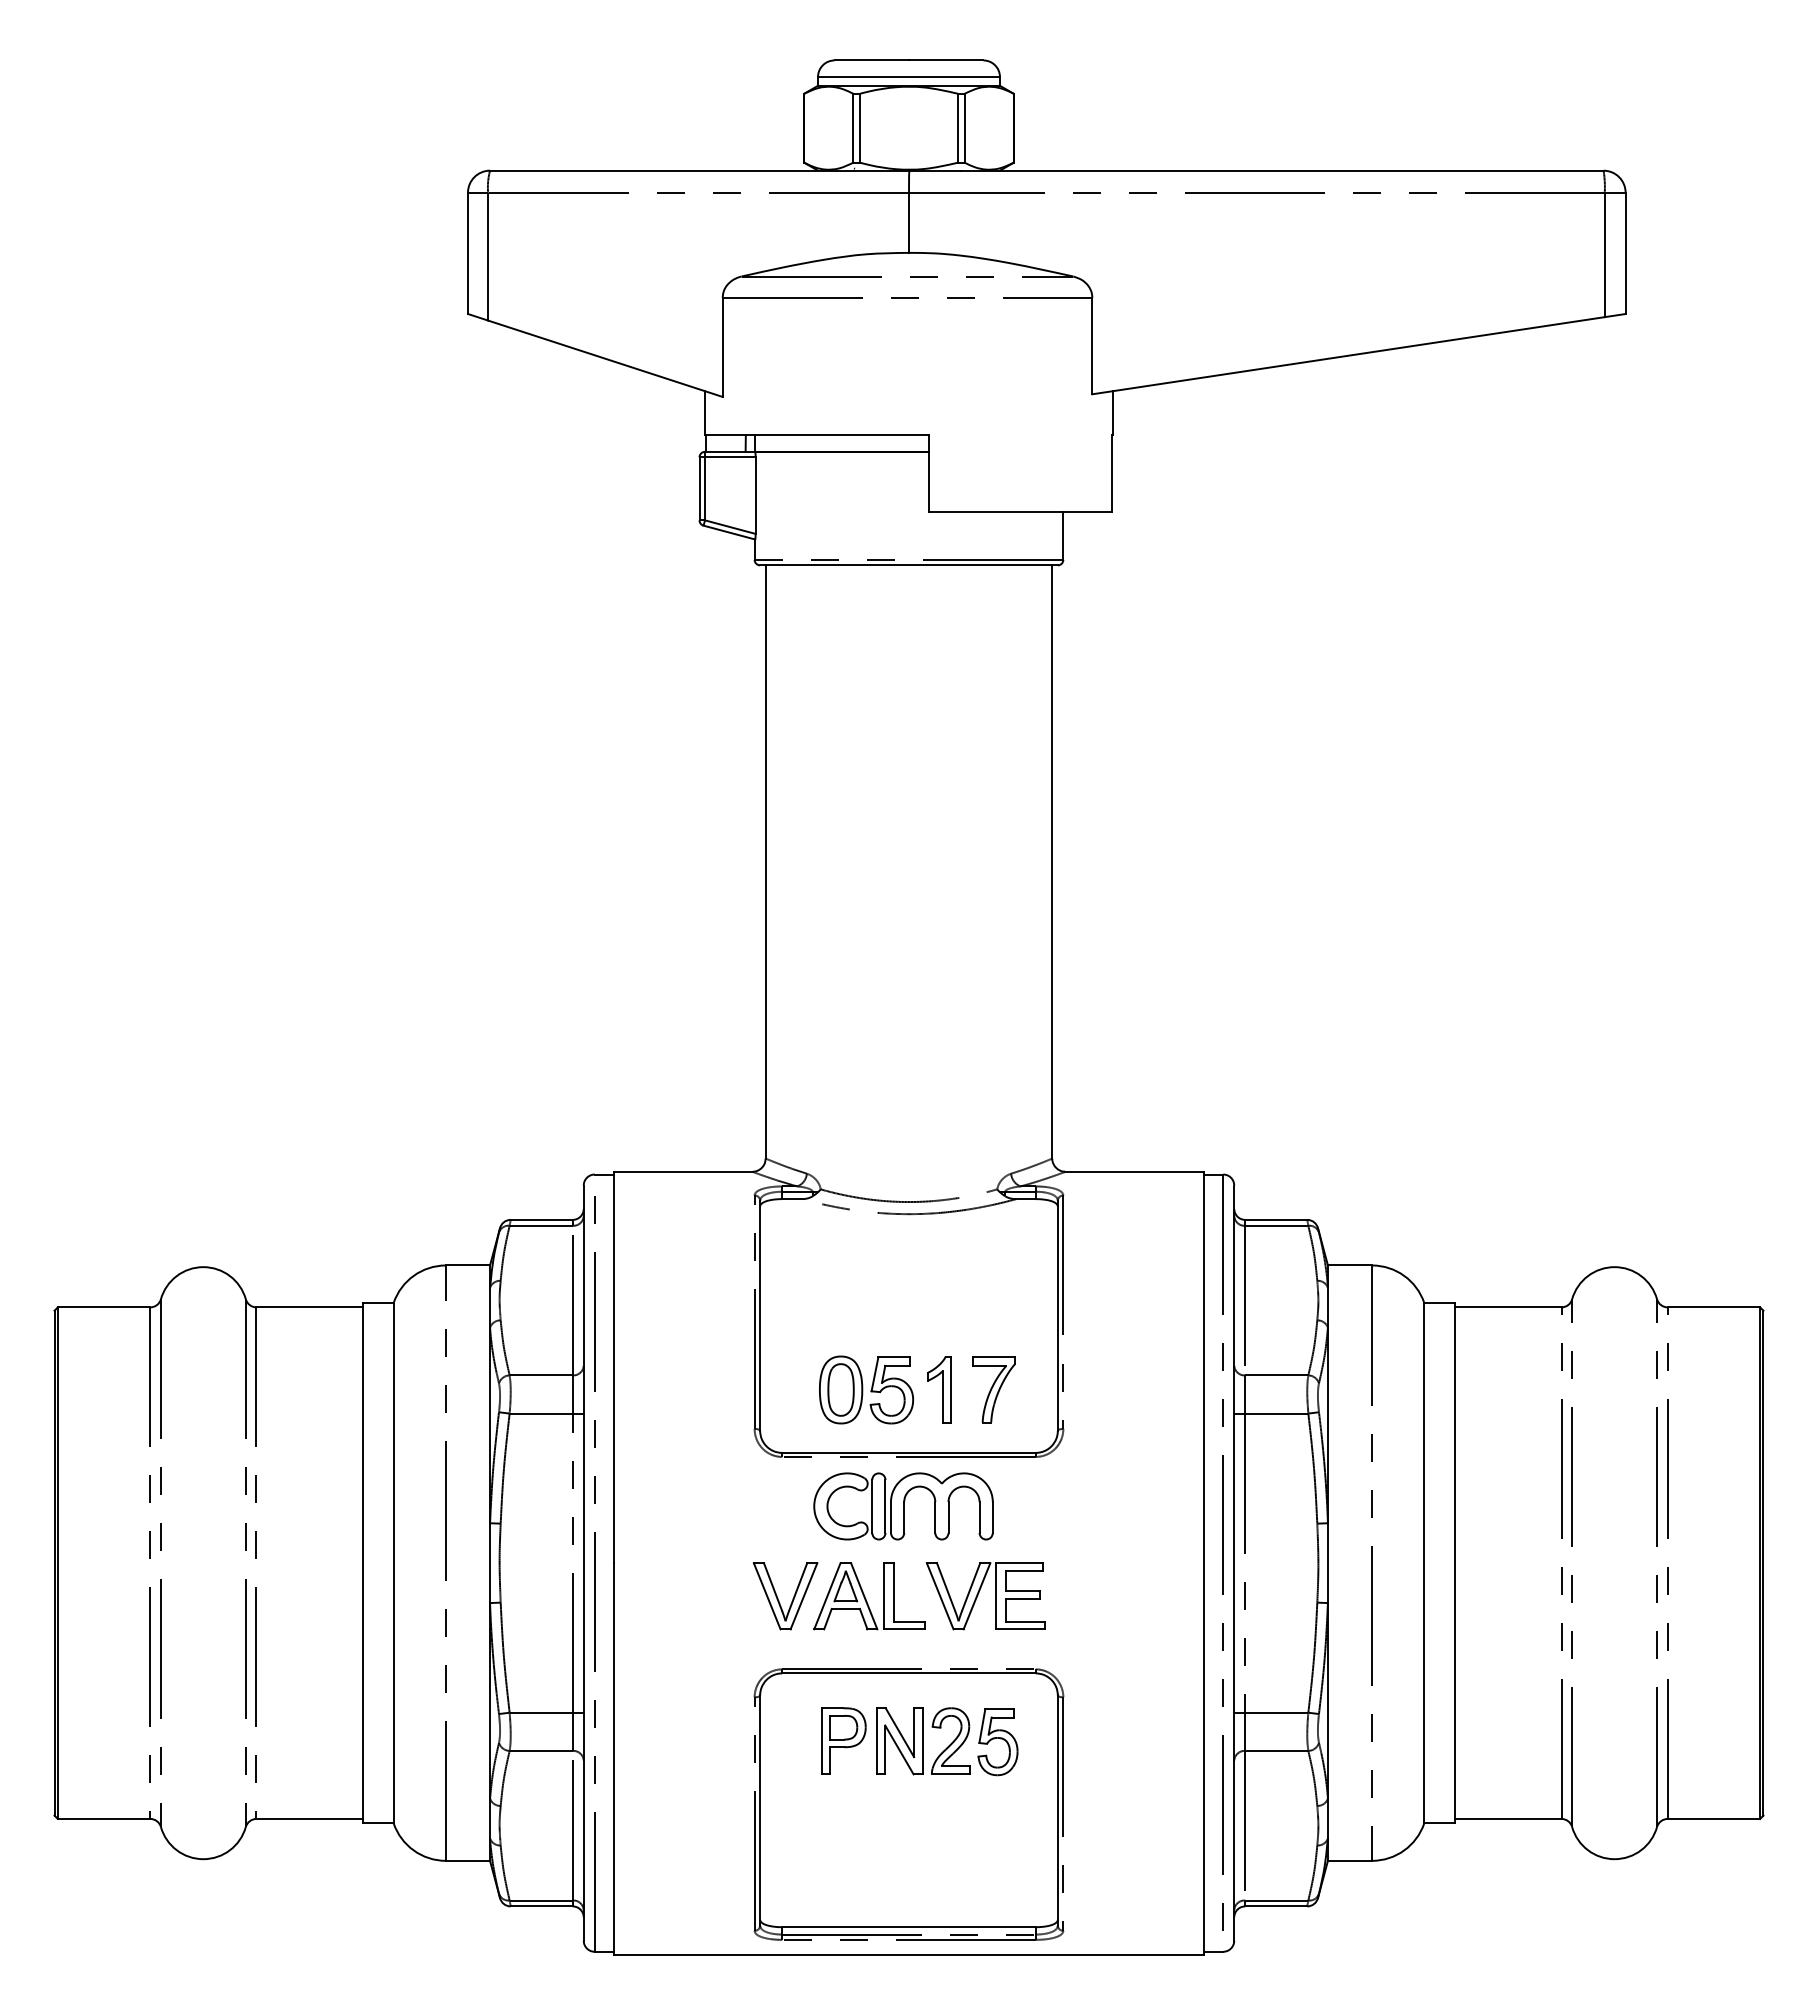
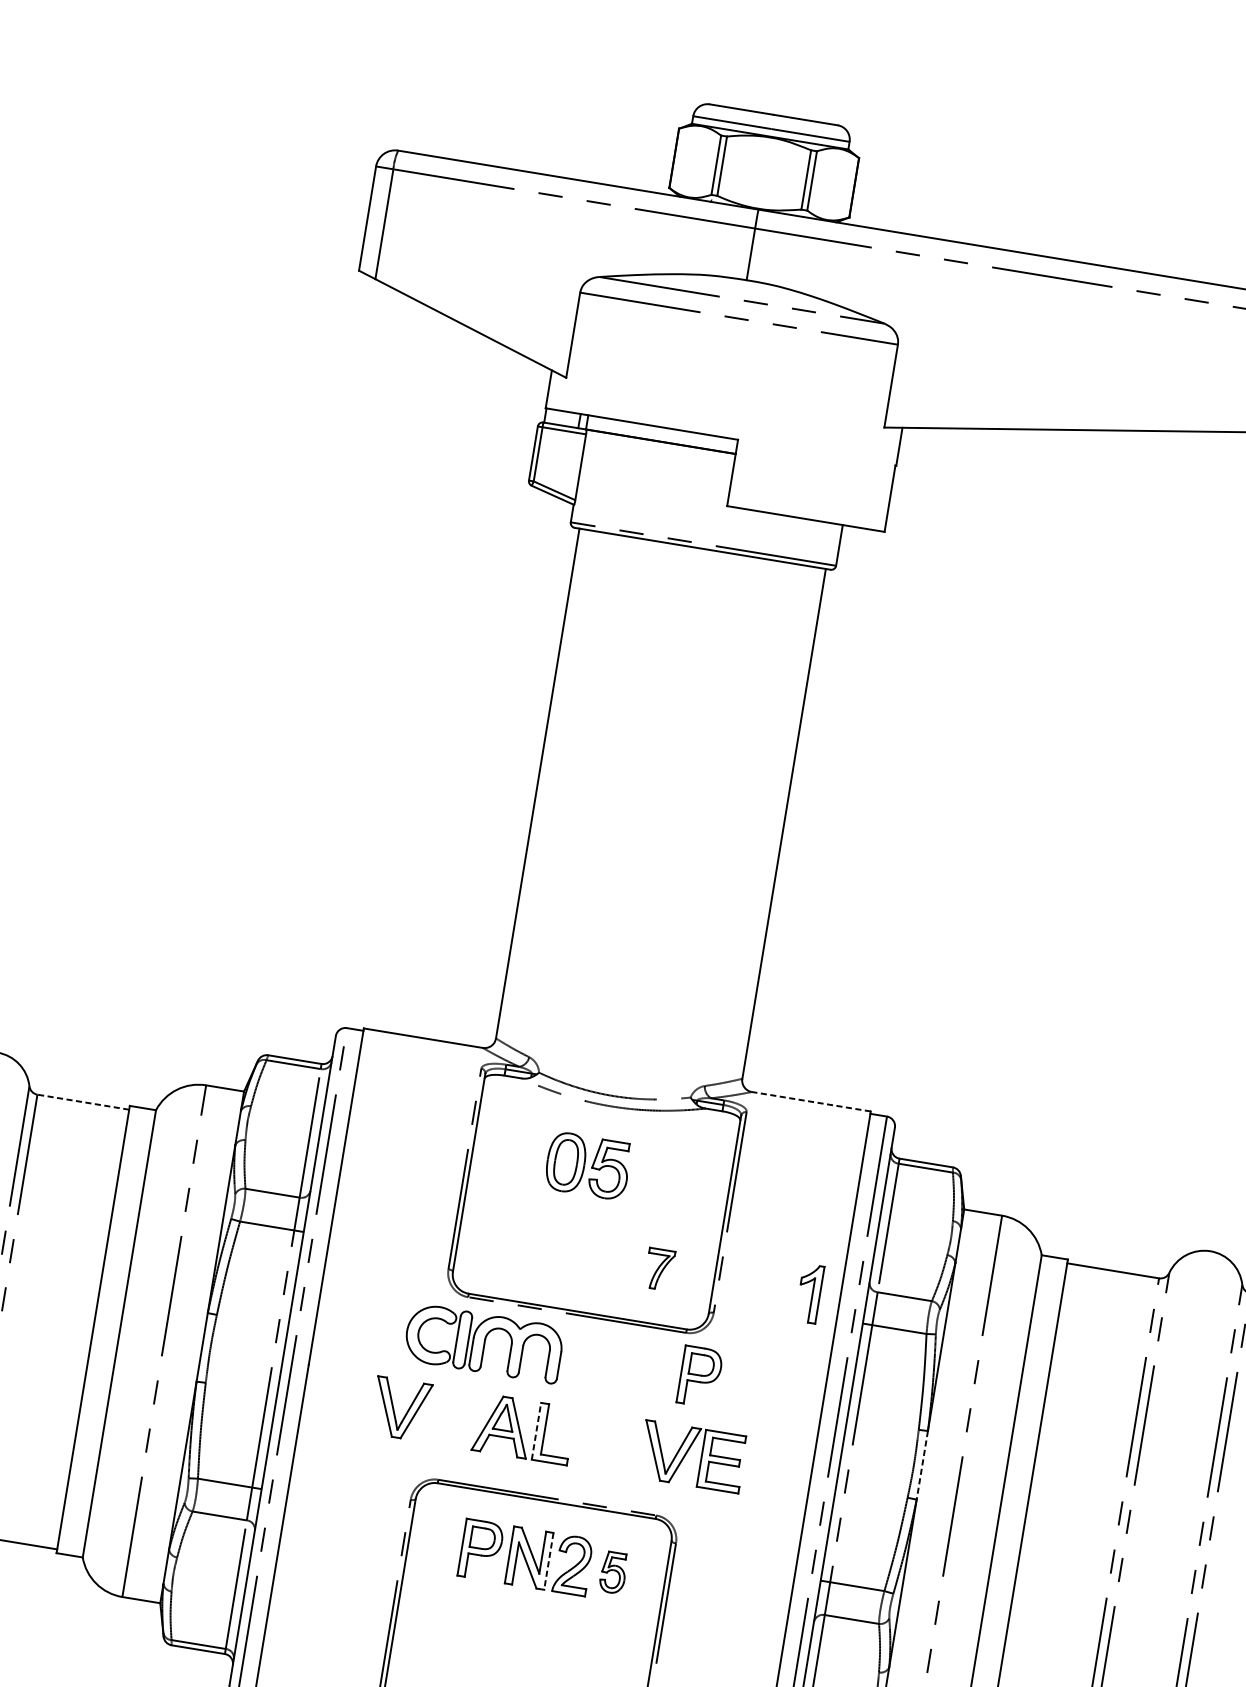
line: (1134, 1171) -> (811, 1101), solid -> dashed
line: (309, 1307) -> (83, 1102), solid -> dashed
part: (866, 1389) -> (588, 1165), moved
part: (939, 1389) -> (809, 1293), moved
part: (993, 1389) -> (659, 1268), size x0.7
part: (1059, 1503) -> (700, 1376), added
part: (903, 1506) -> (483, 1343), moved
line: (1327, 1563) -> (921, 1465), solid -> dashed
part: (979, 1593) -> (687, 1453), moved
line: (884, 1595) -> (536, 1430), solid -> dashed
part: (779, 1600) -> (395, 1411), moved
line: (922, 1741) -> (548, 1561), solid -> dashed
part: (997, 1742) -> (613, 1572), size x0.7

